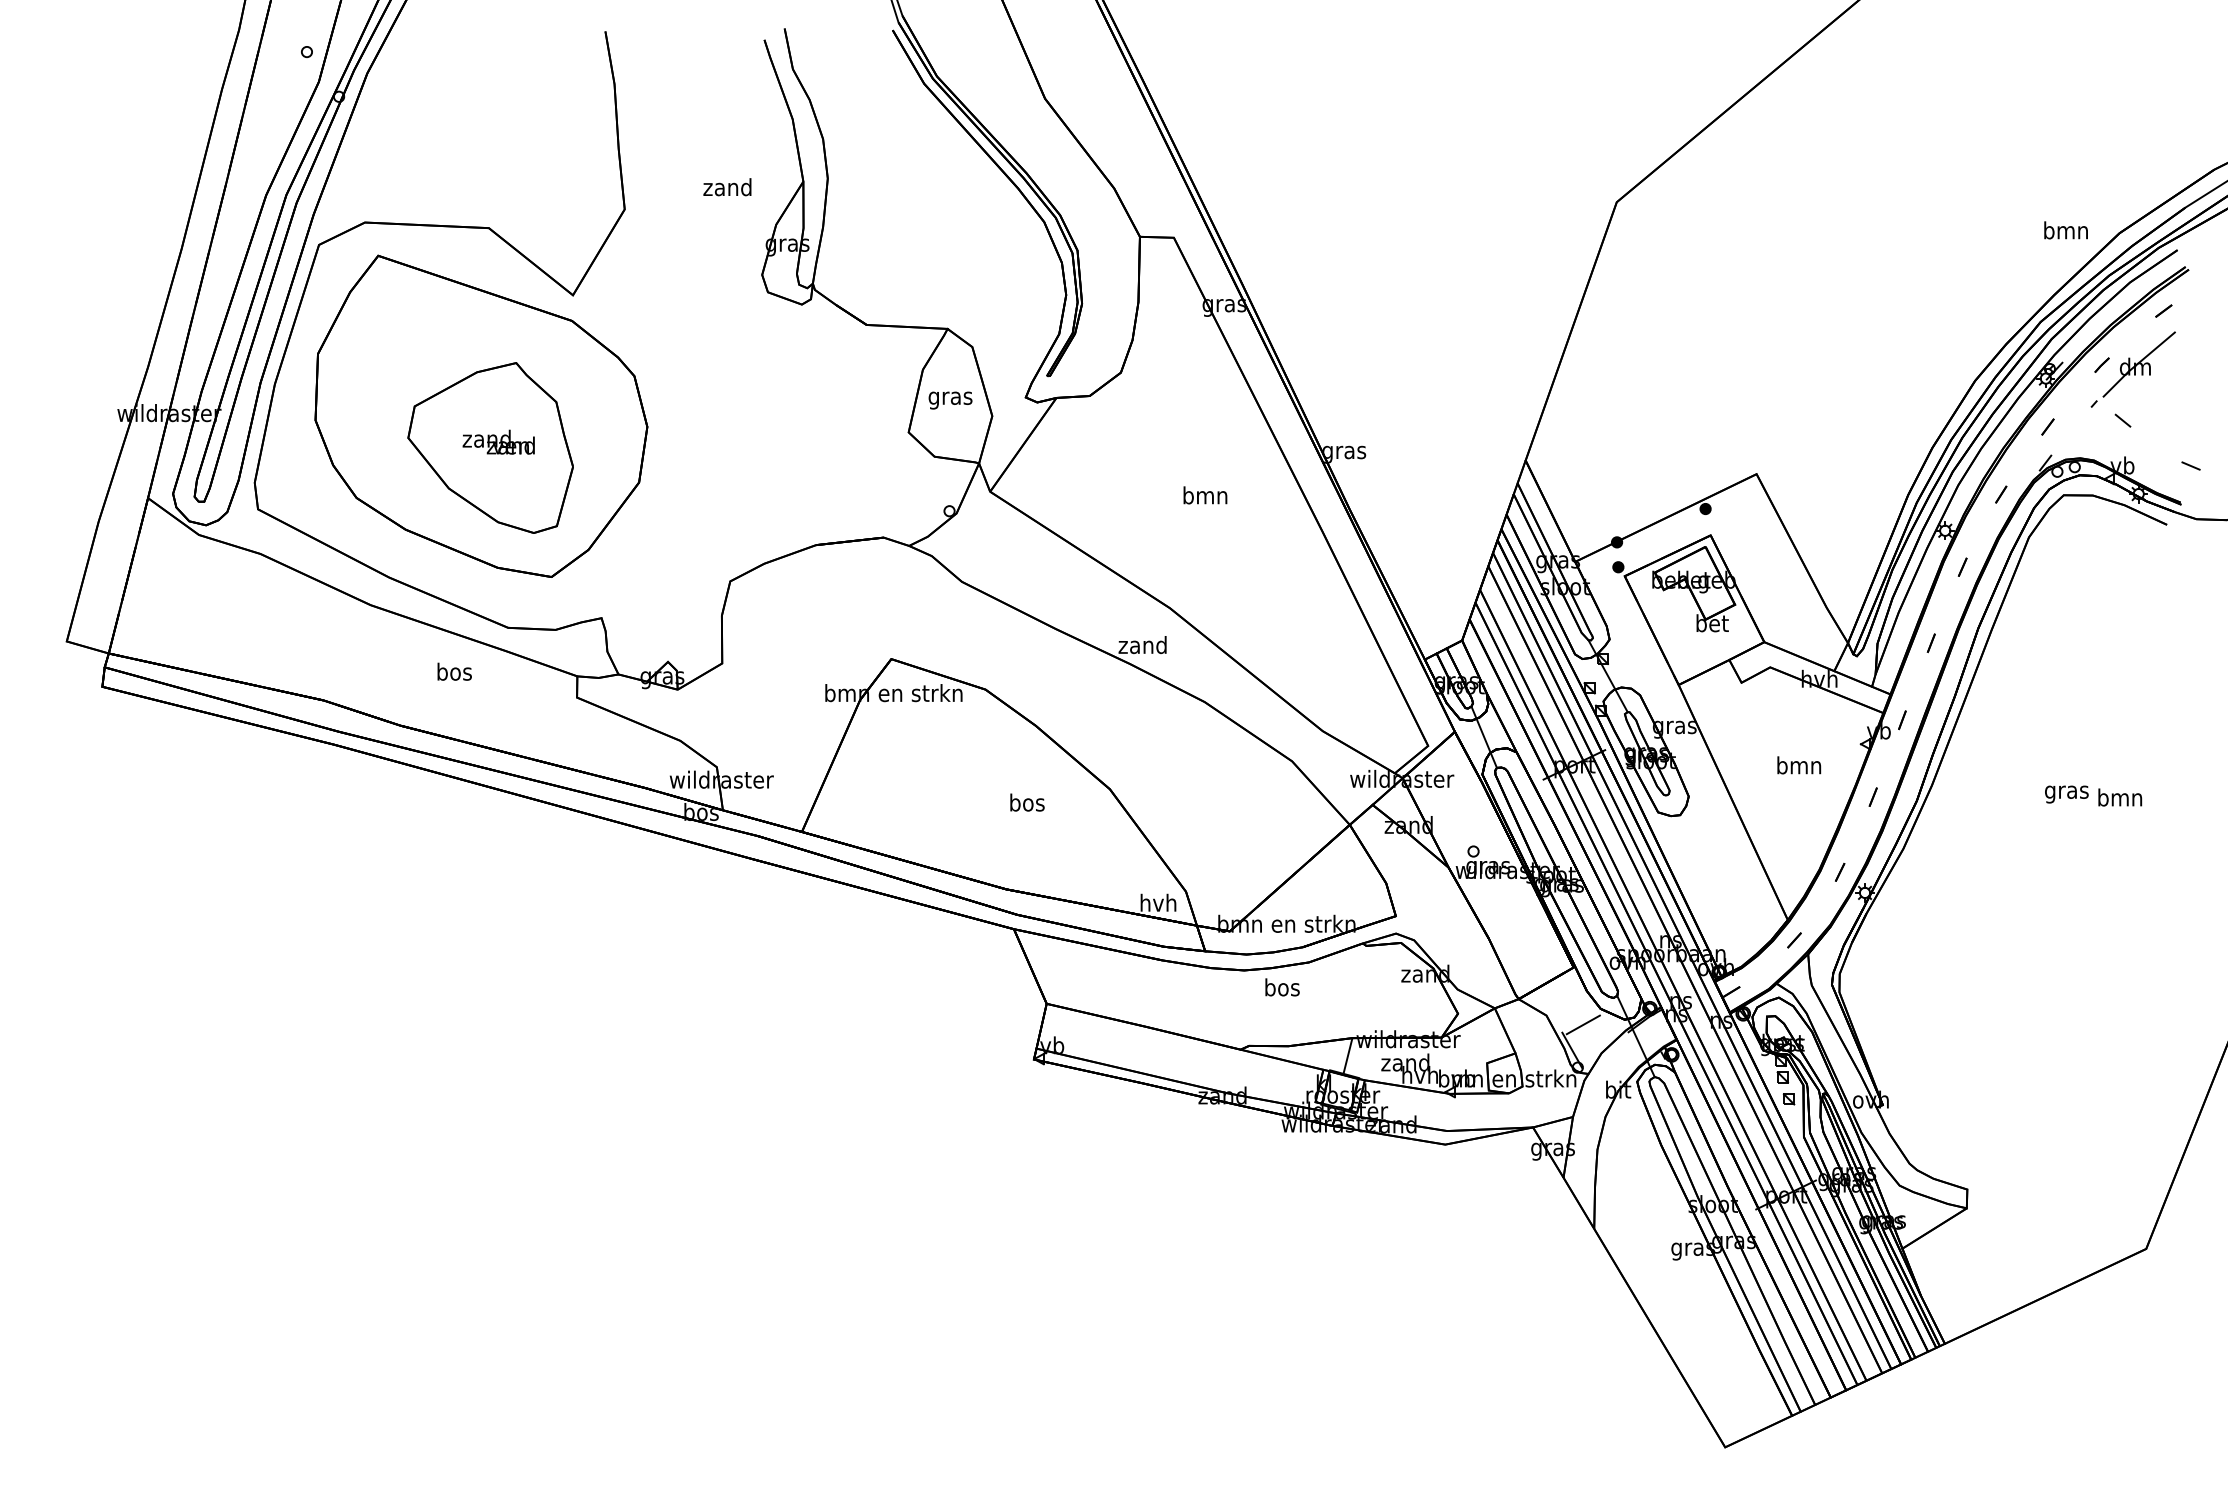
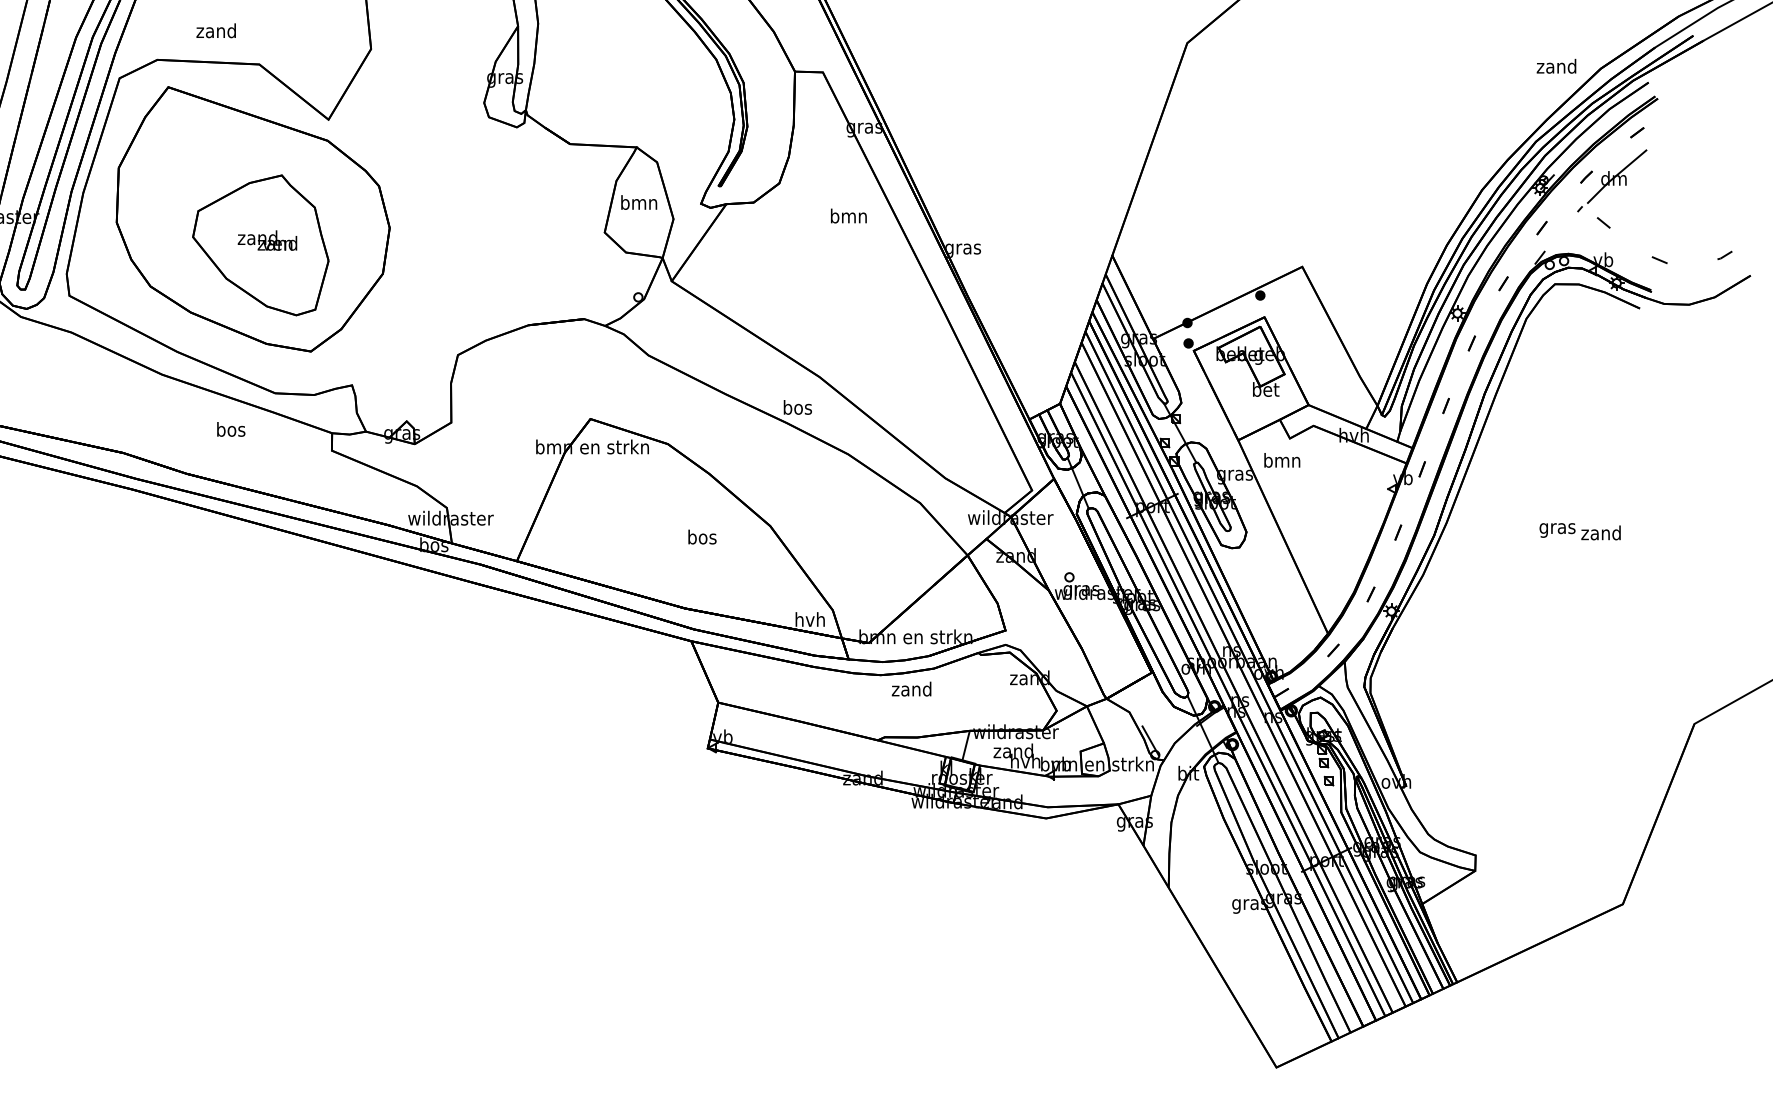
text: (727, 187) -> (216, 31), moved
text: (2065, 230) -> (1556, 66), bmn -> zand
text: (950, 398) -> (639, 204), gras -> bmn
text: (1205, 495) -> (848, 216), moved
text: (1142, 645) -> (797, 407), zand -> bos
text: (1799, 765) -> (1282, 460), moved
text: (2119, 797) -> (1600, 532), bmn -> zand
text: (1281, 987) -> (911, 689), bos -> zand
line: (1582, 1024) -> (1159, 719), removed

